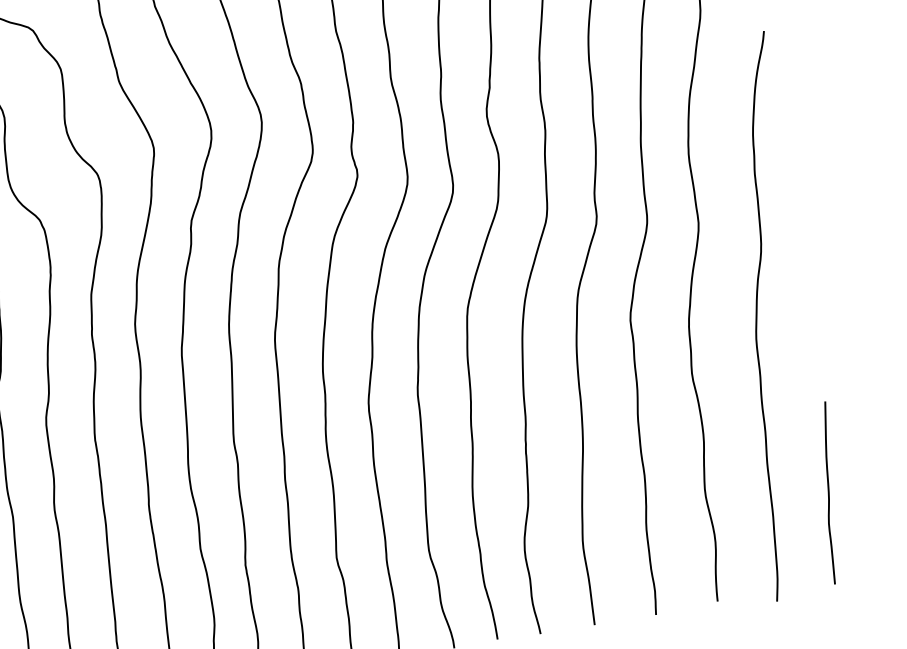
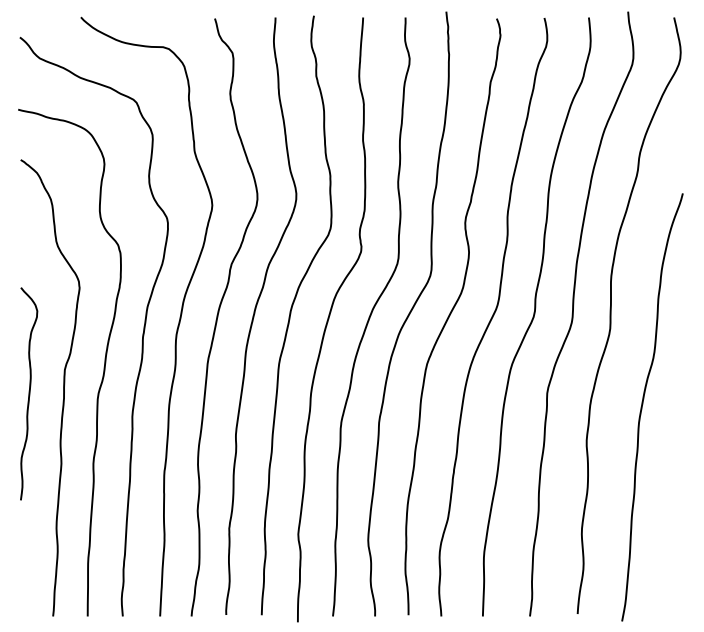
curve: (829, 492) -> (674, 546), removed

